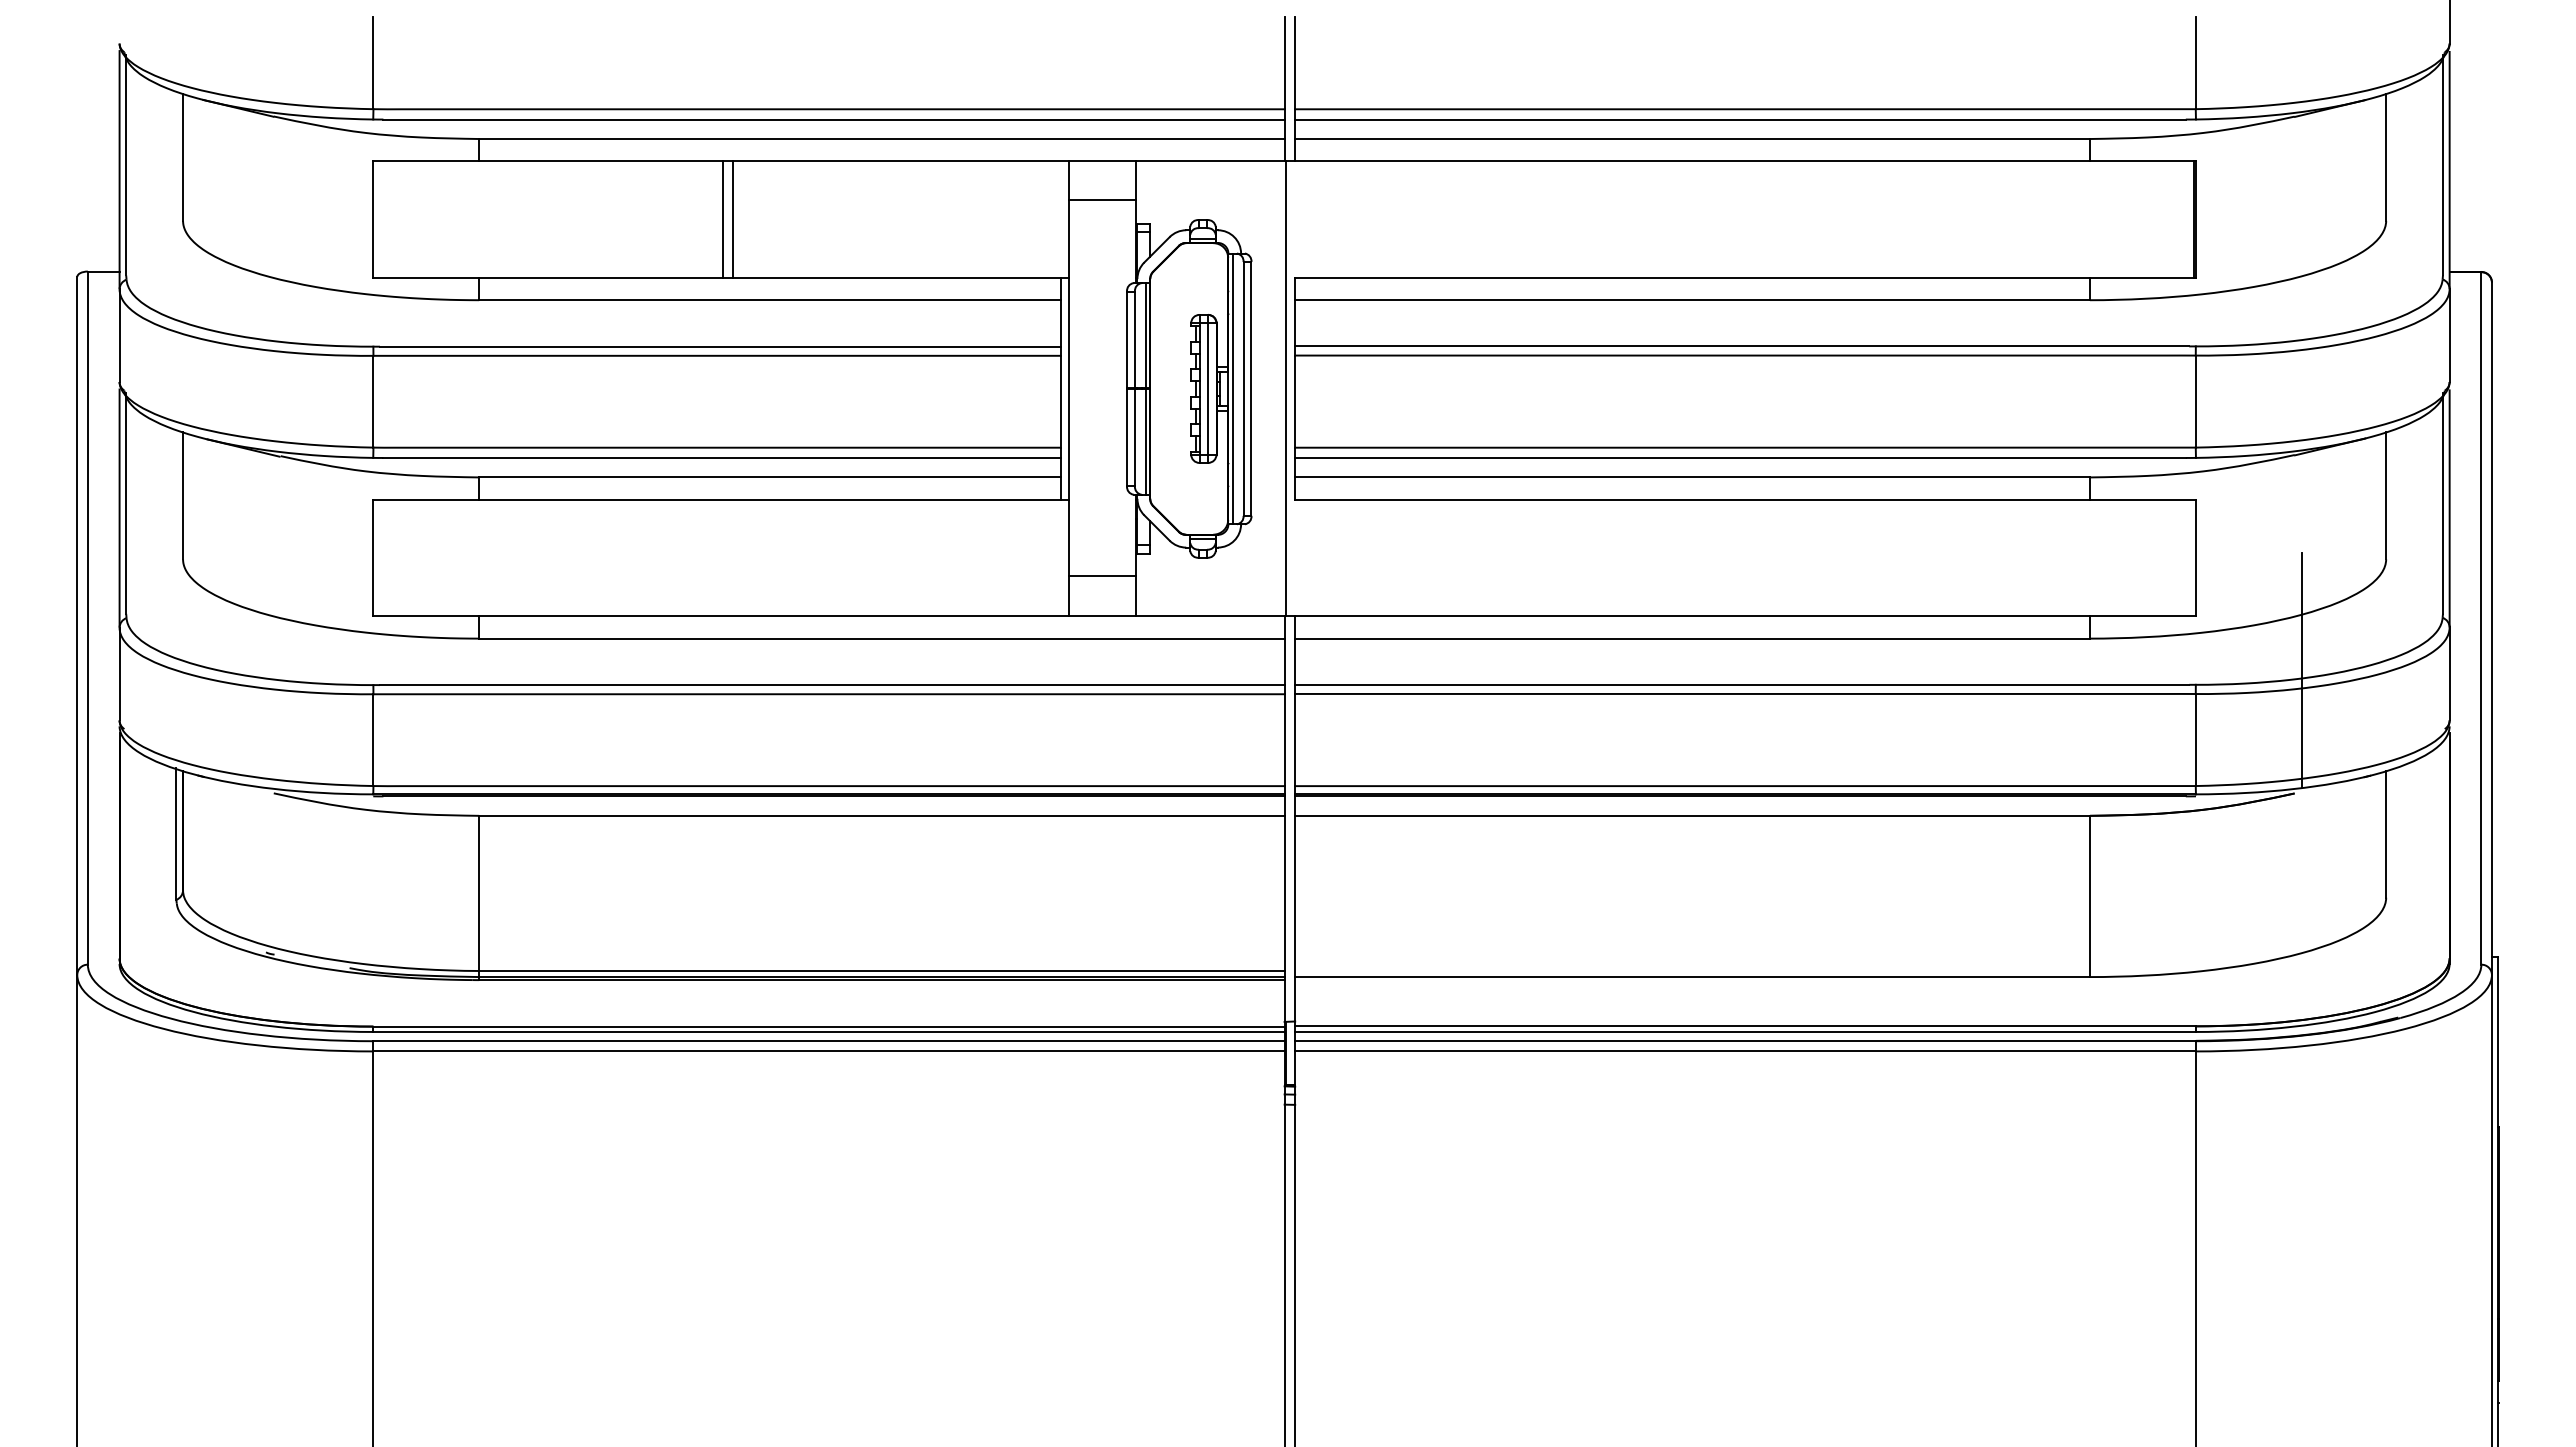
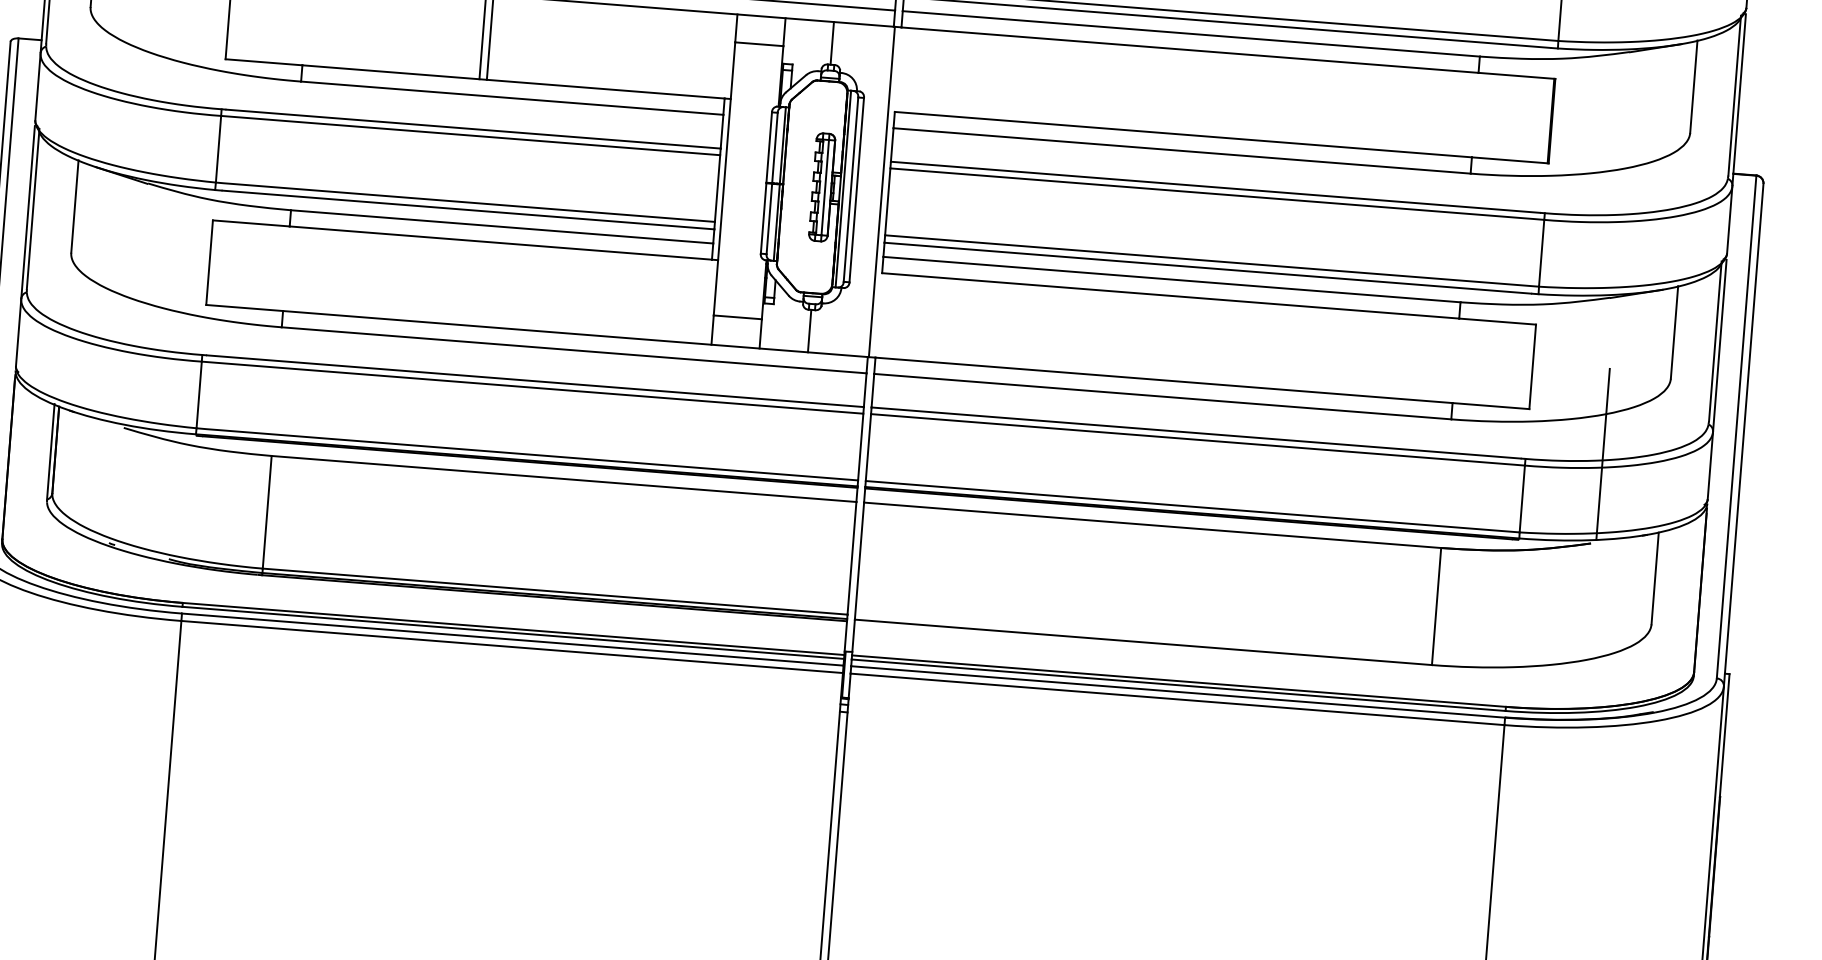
line: (1202, 190) -> (832, 43), added
line: (1202, 586) -> (809, 330), added

